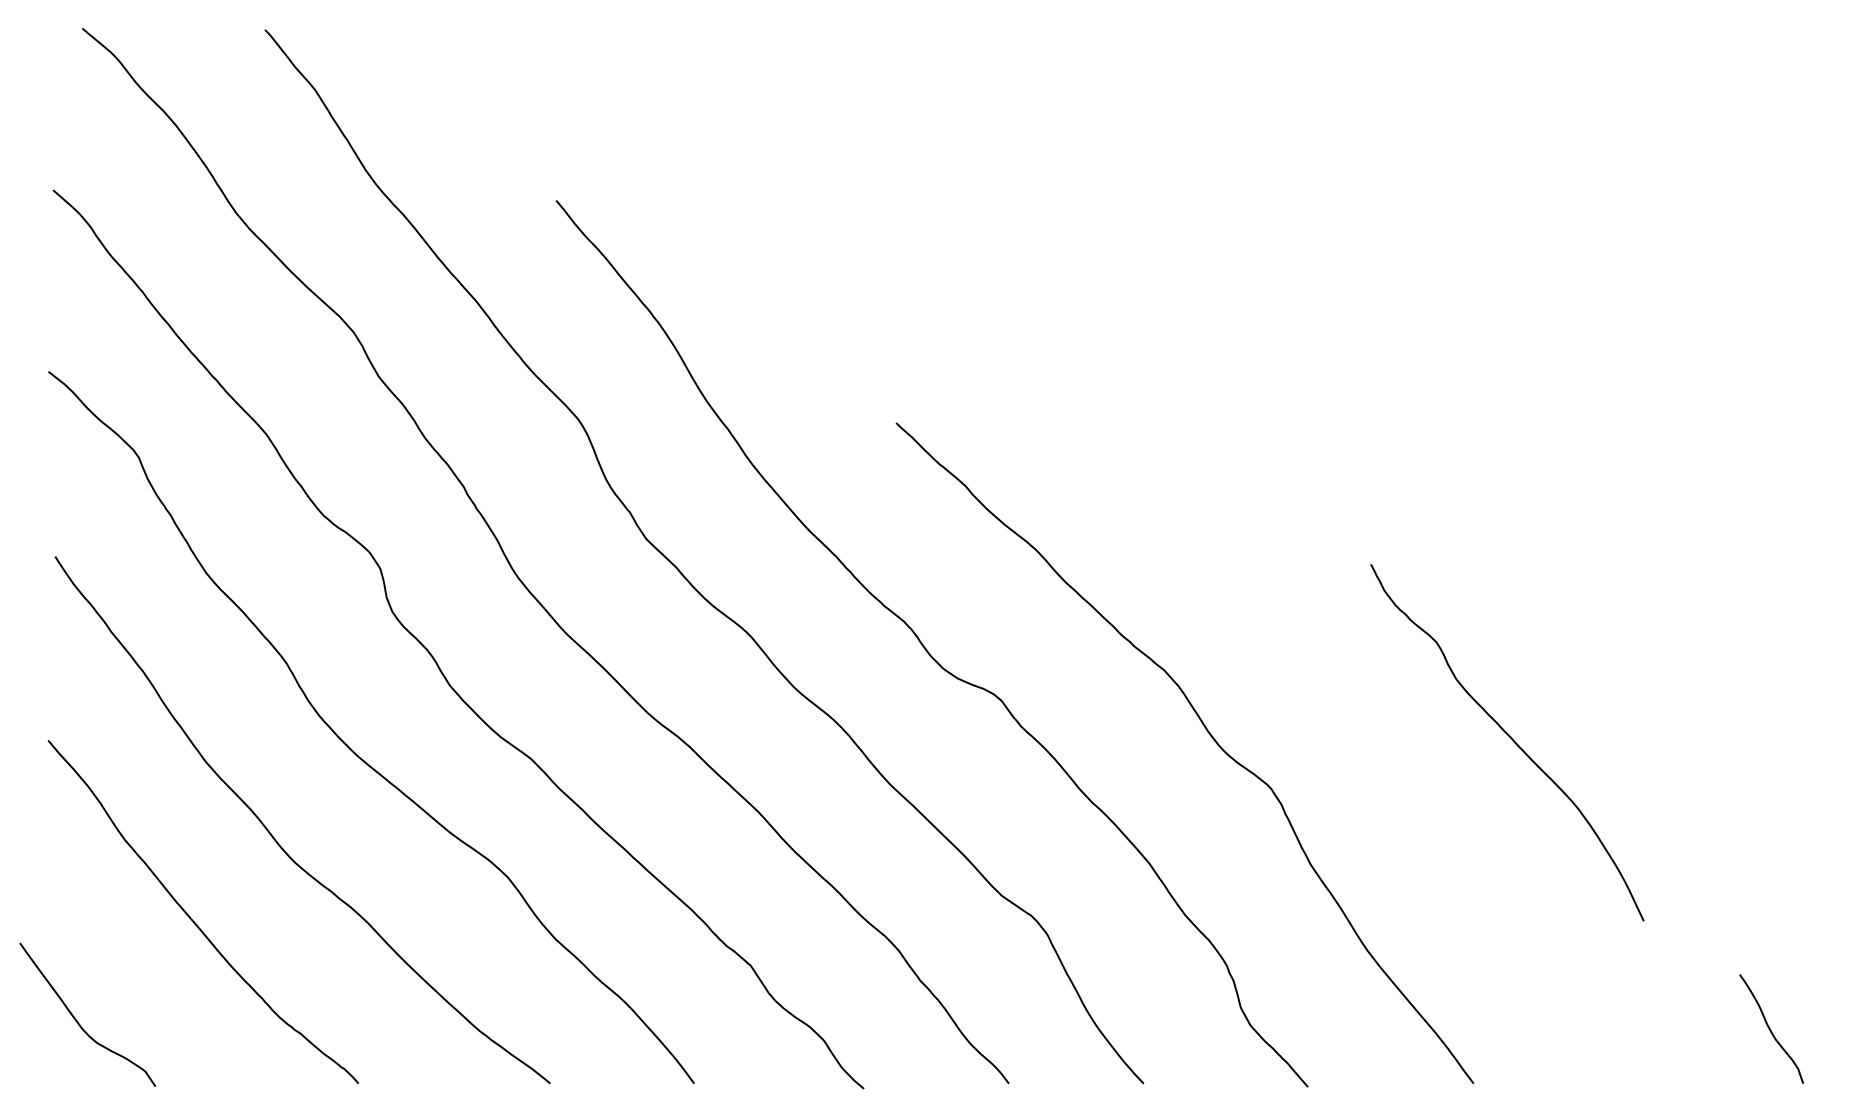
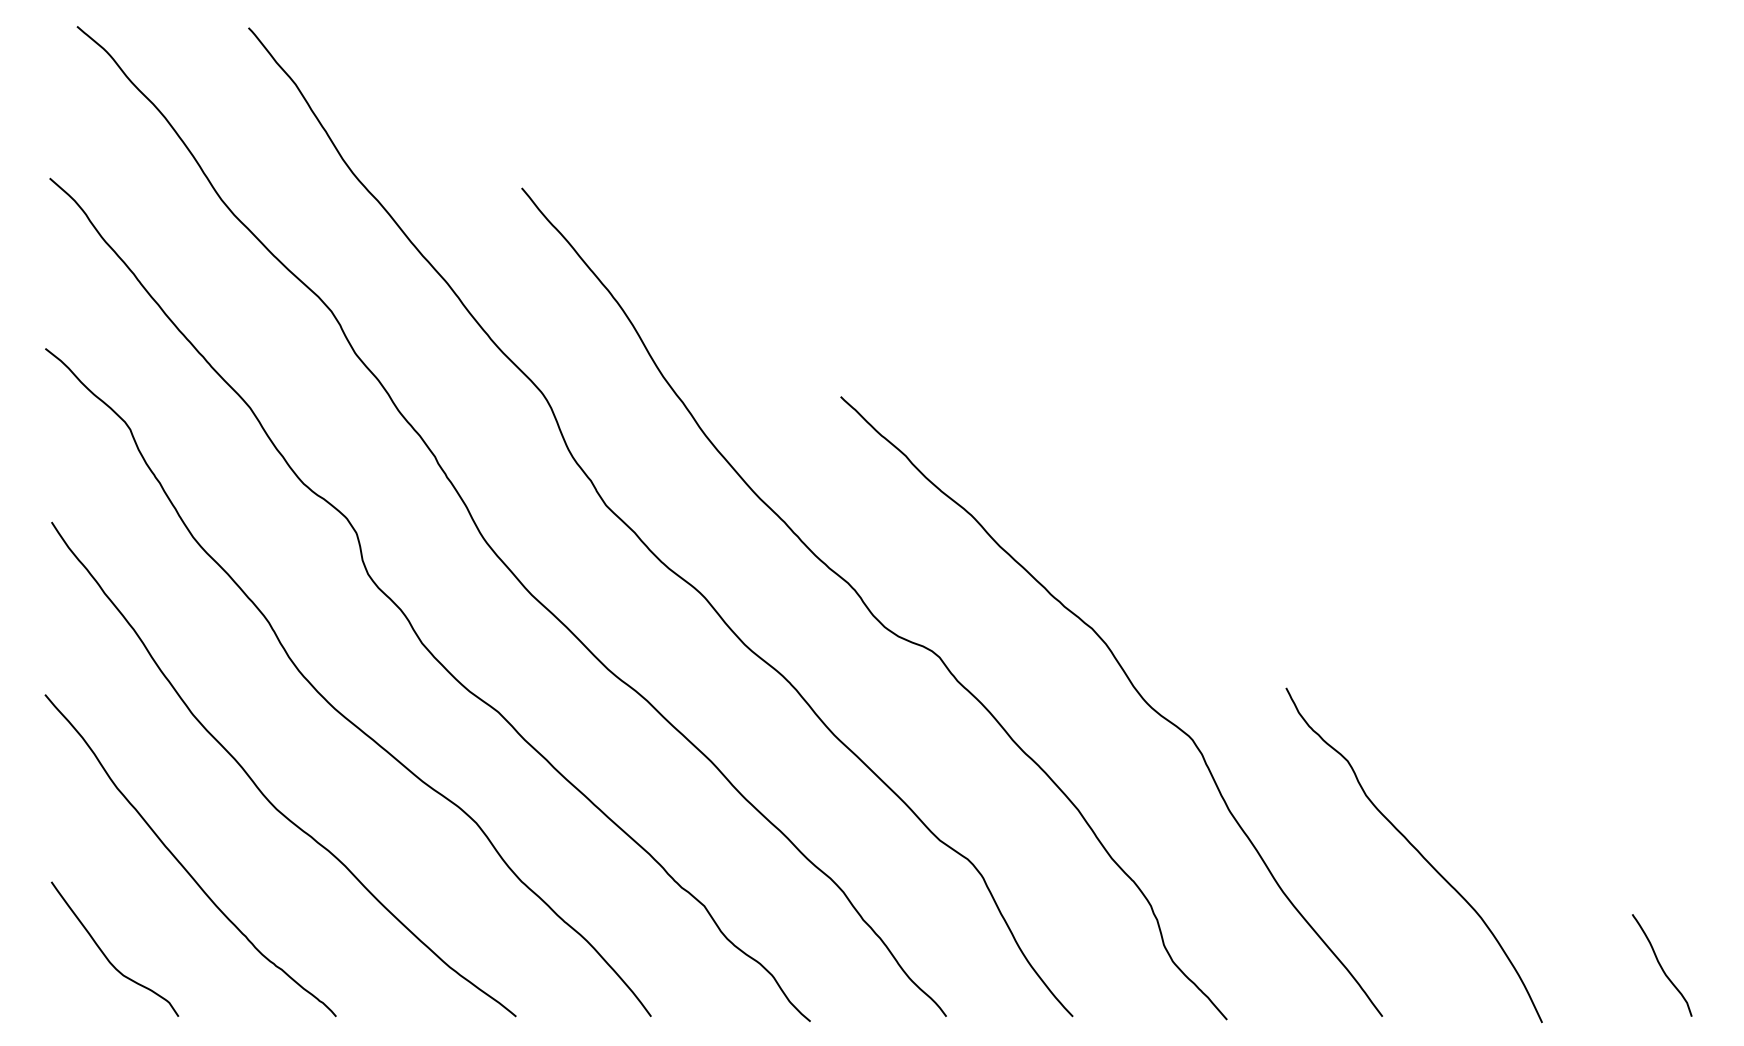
curve: (1510, 738) -> (1417, 851), moved
curve: (78, 1021) -> (106, 955), moved

